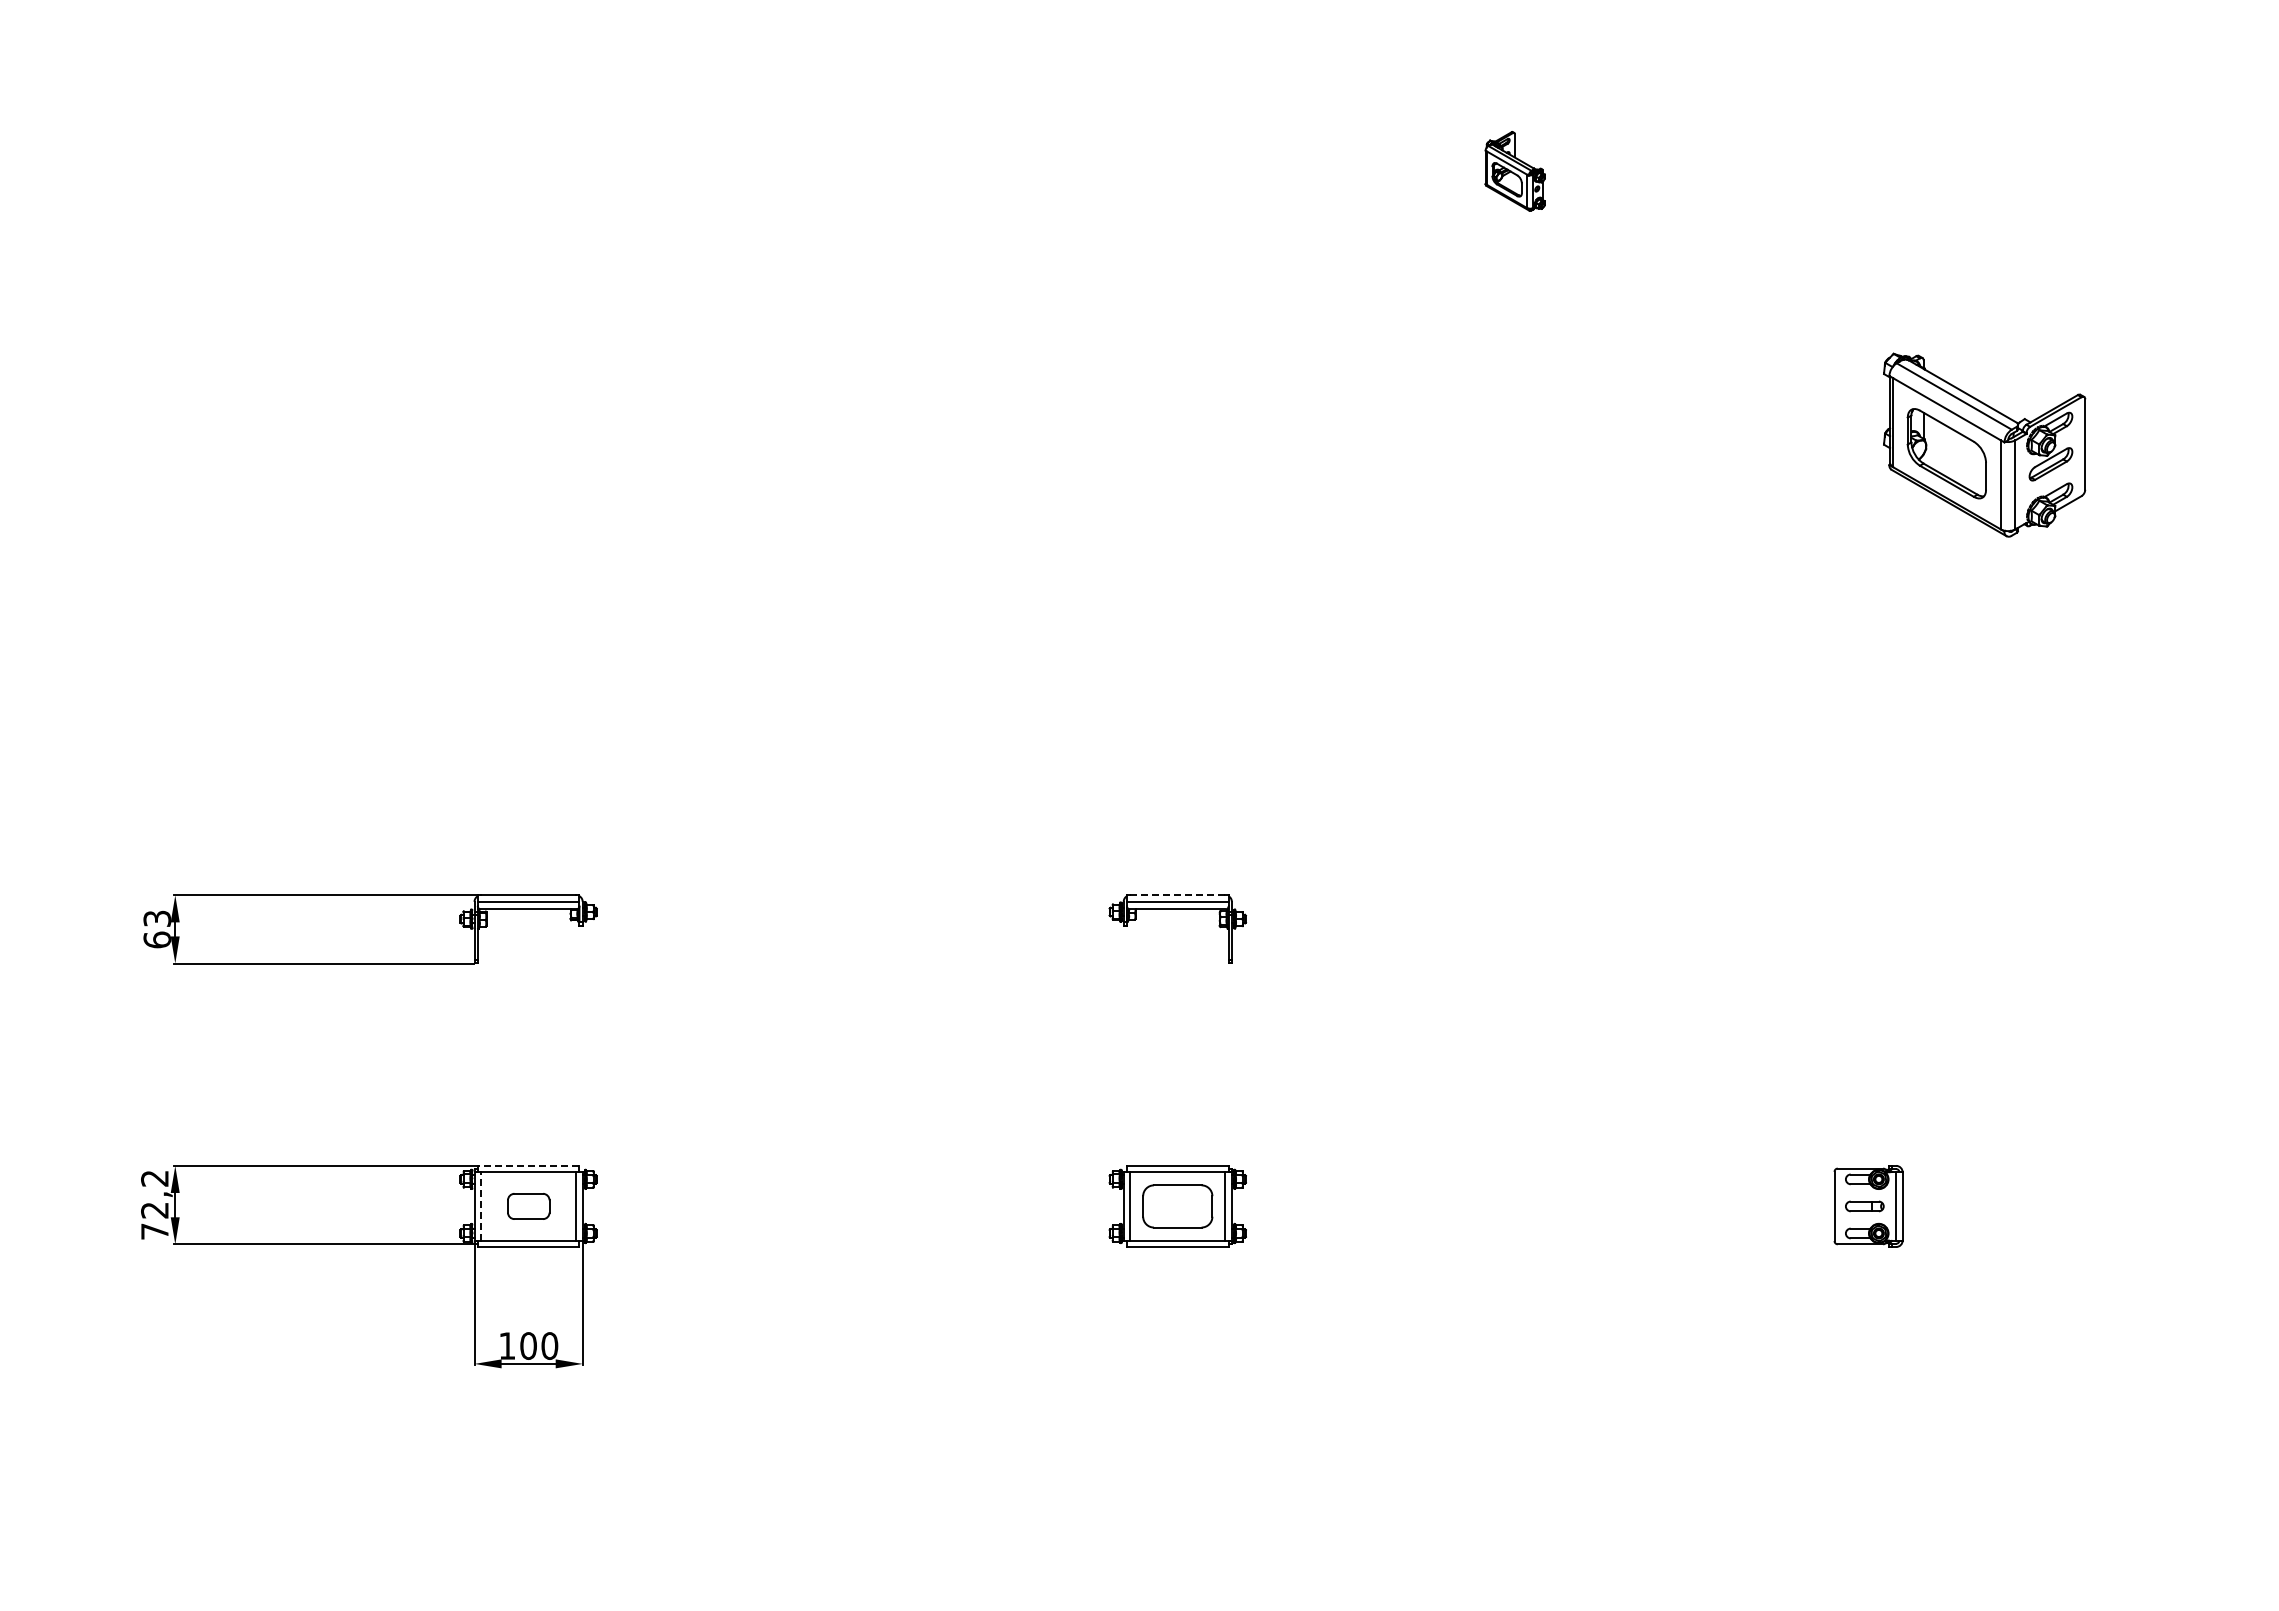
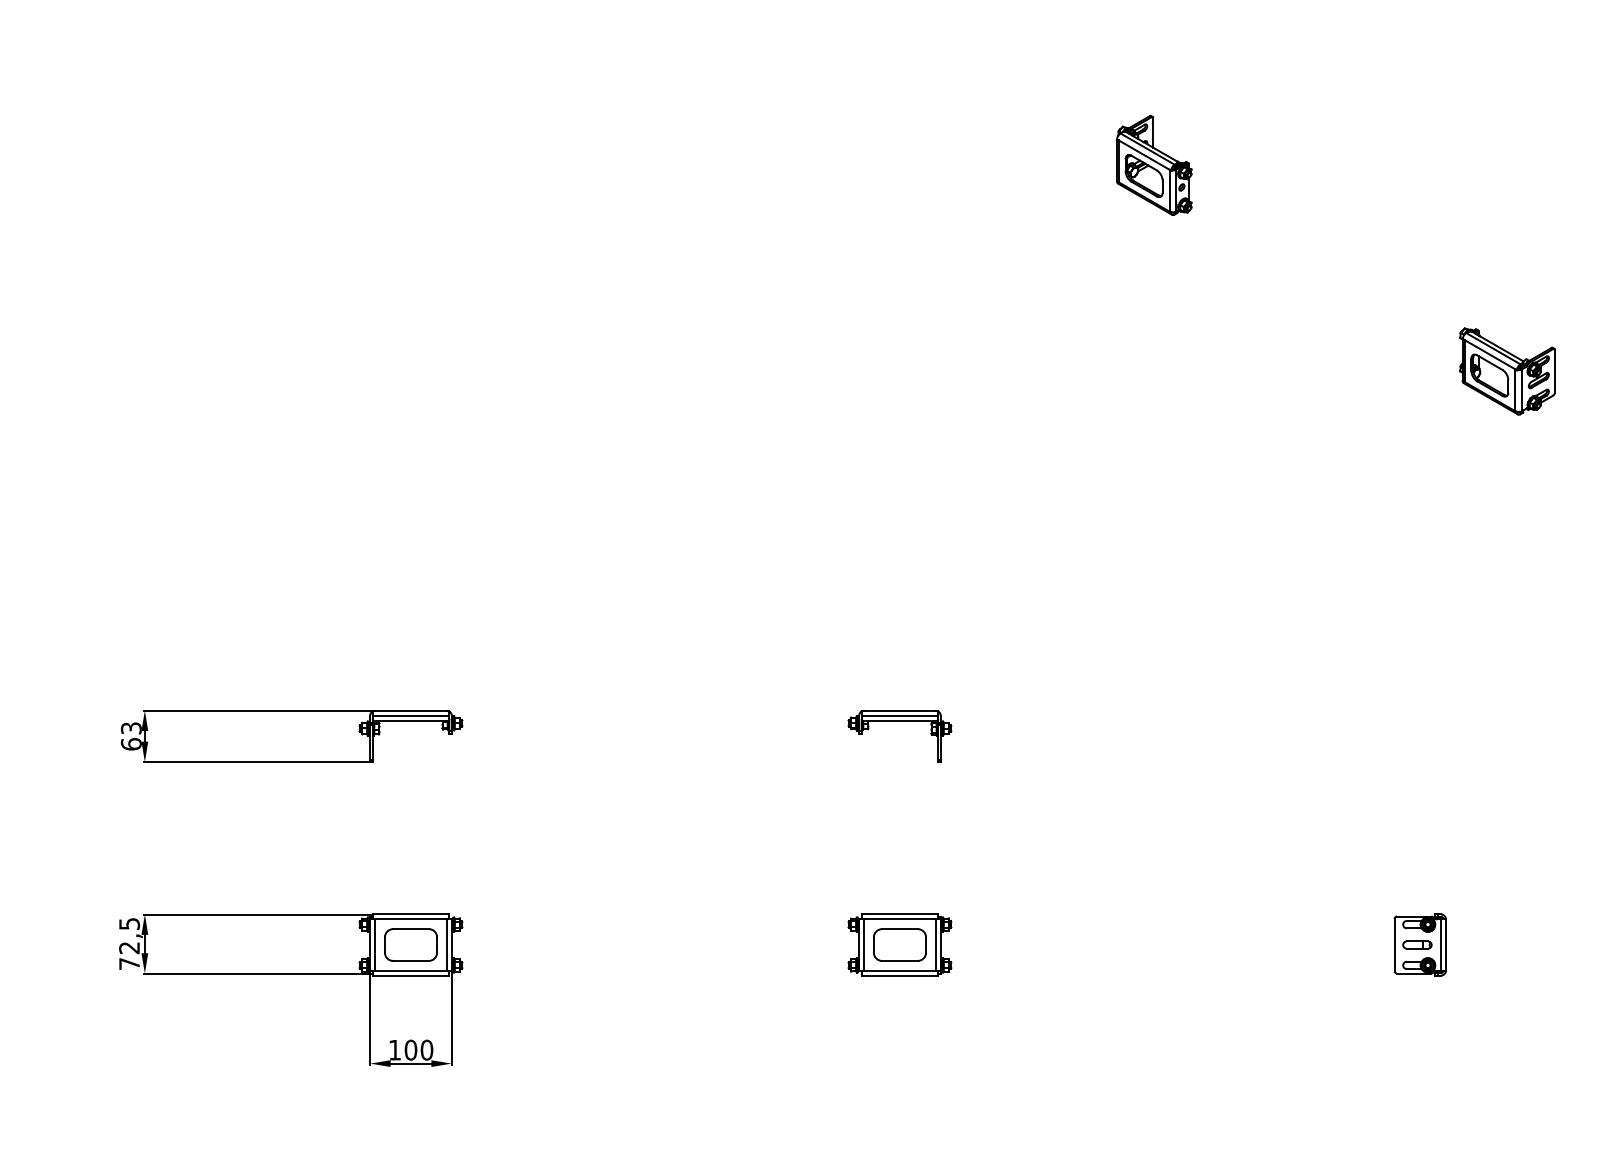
part: (1514, 171) -> (1153, 165), size x1.67
part: (1984, 444) -> (1507, 371), size x0.62
line: (1177, 895) -> (899, 710), dashed -> solid
line: (528, 1165) -> (410, 914), dashed -> solid
text: (154, 1178) -> (129, 923), 72,2 -> 72,5
line: (481, 1205) -> (375, 944), dashed -> solid
part: (528, 1206) -> (410, 945), size x1.67

